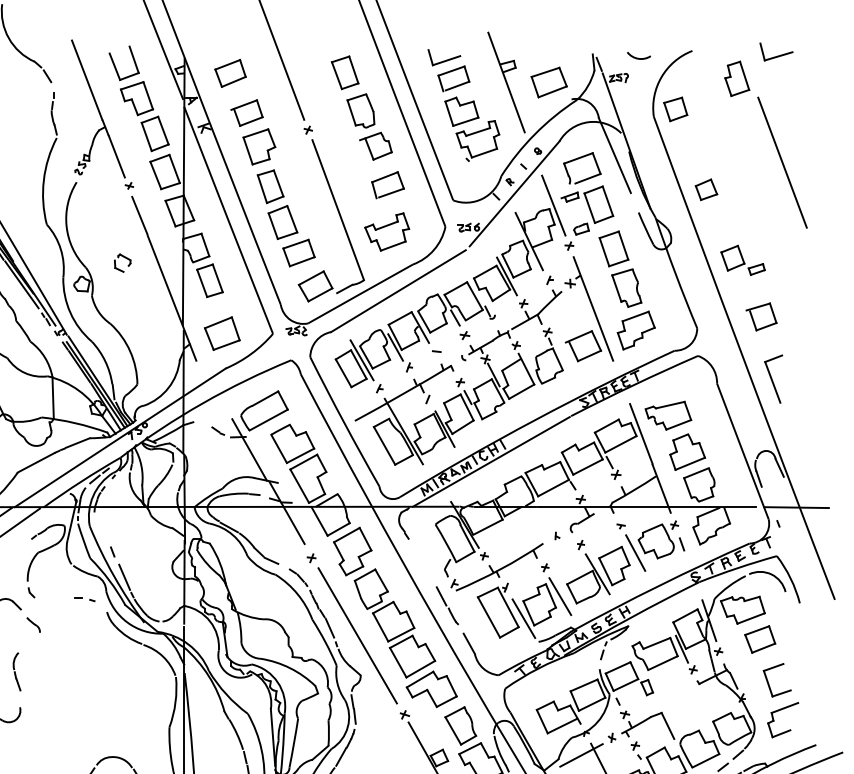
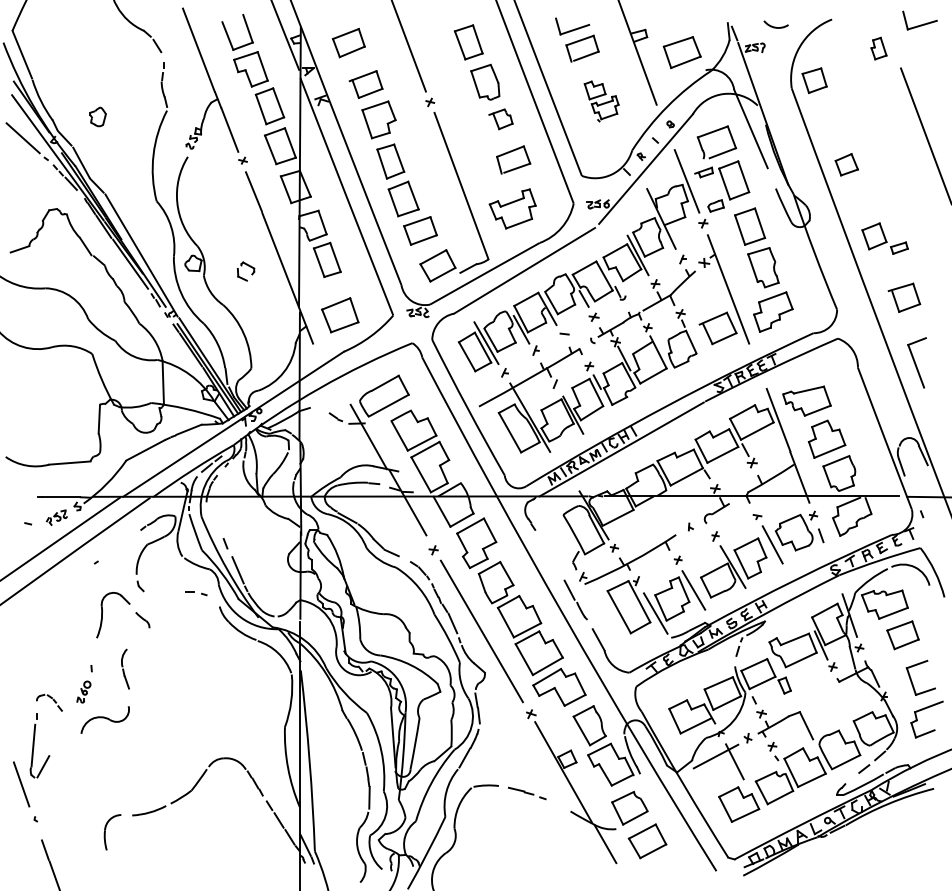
part: (736, 78) -> (878, 48), size x0.6
part: (472, 129) -> (601, 101), size x0.6
part: (375, 146) -> (500, 119), size x0.7
part: (122, 263) -> (245, 271), moved

